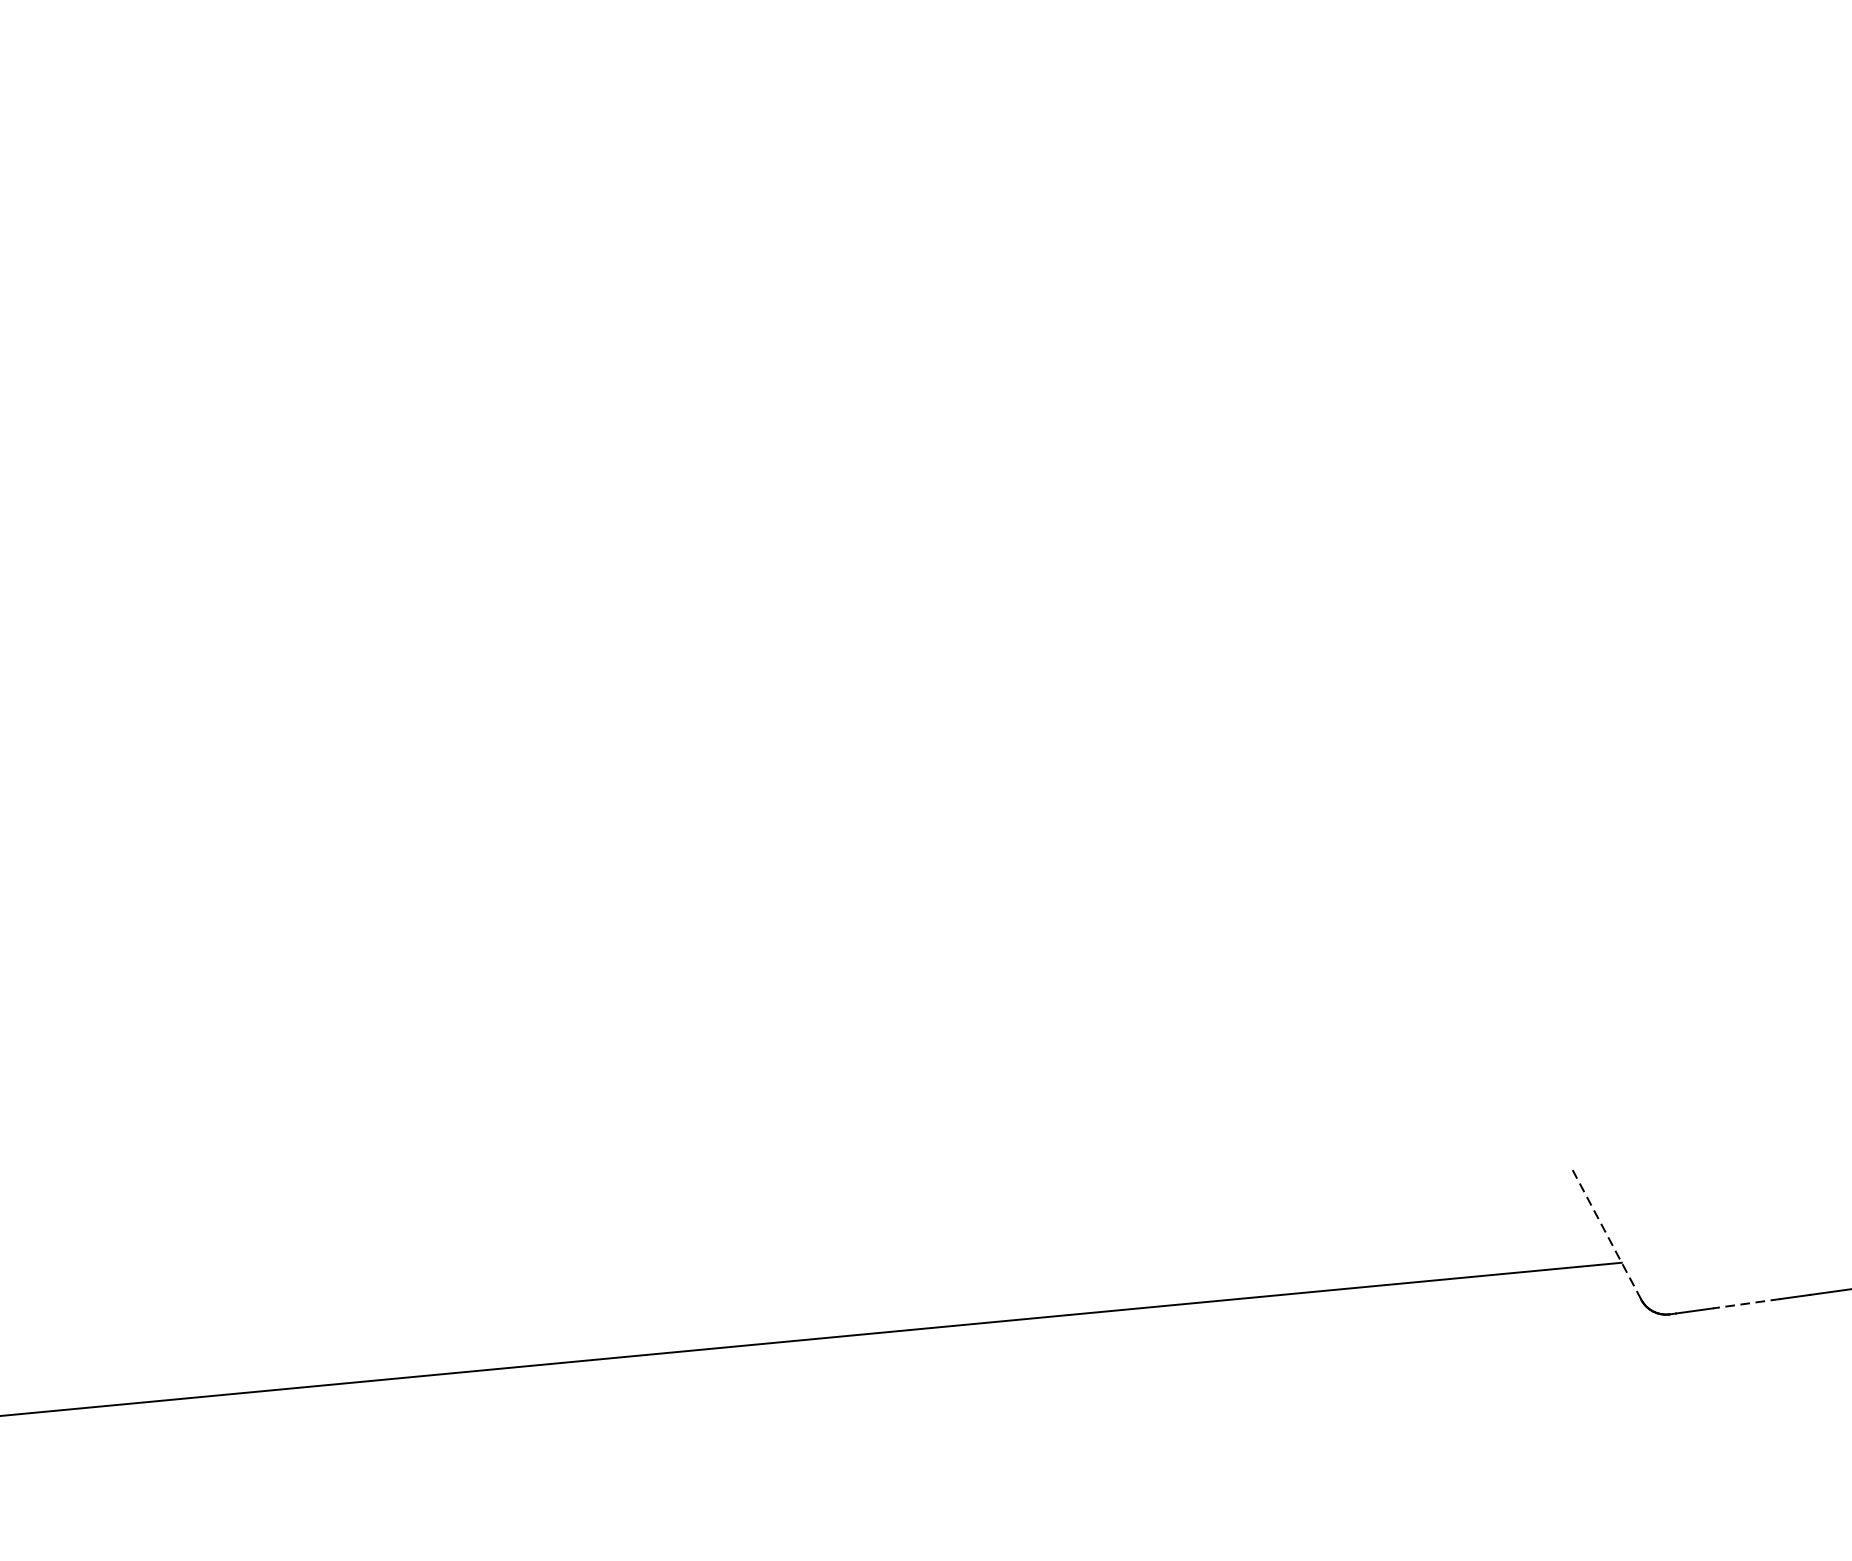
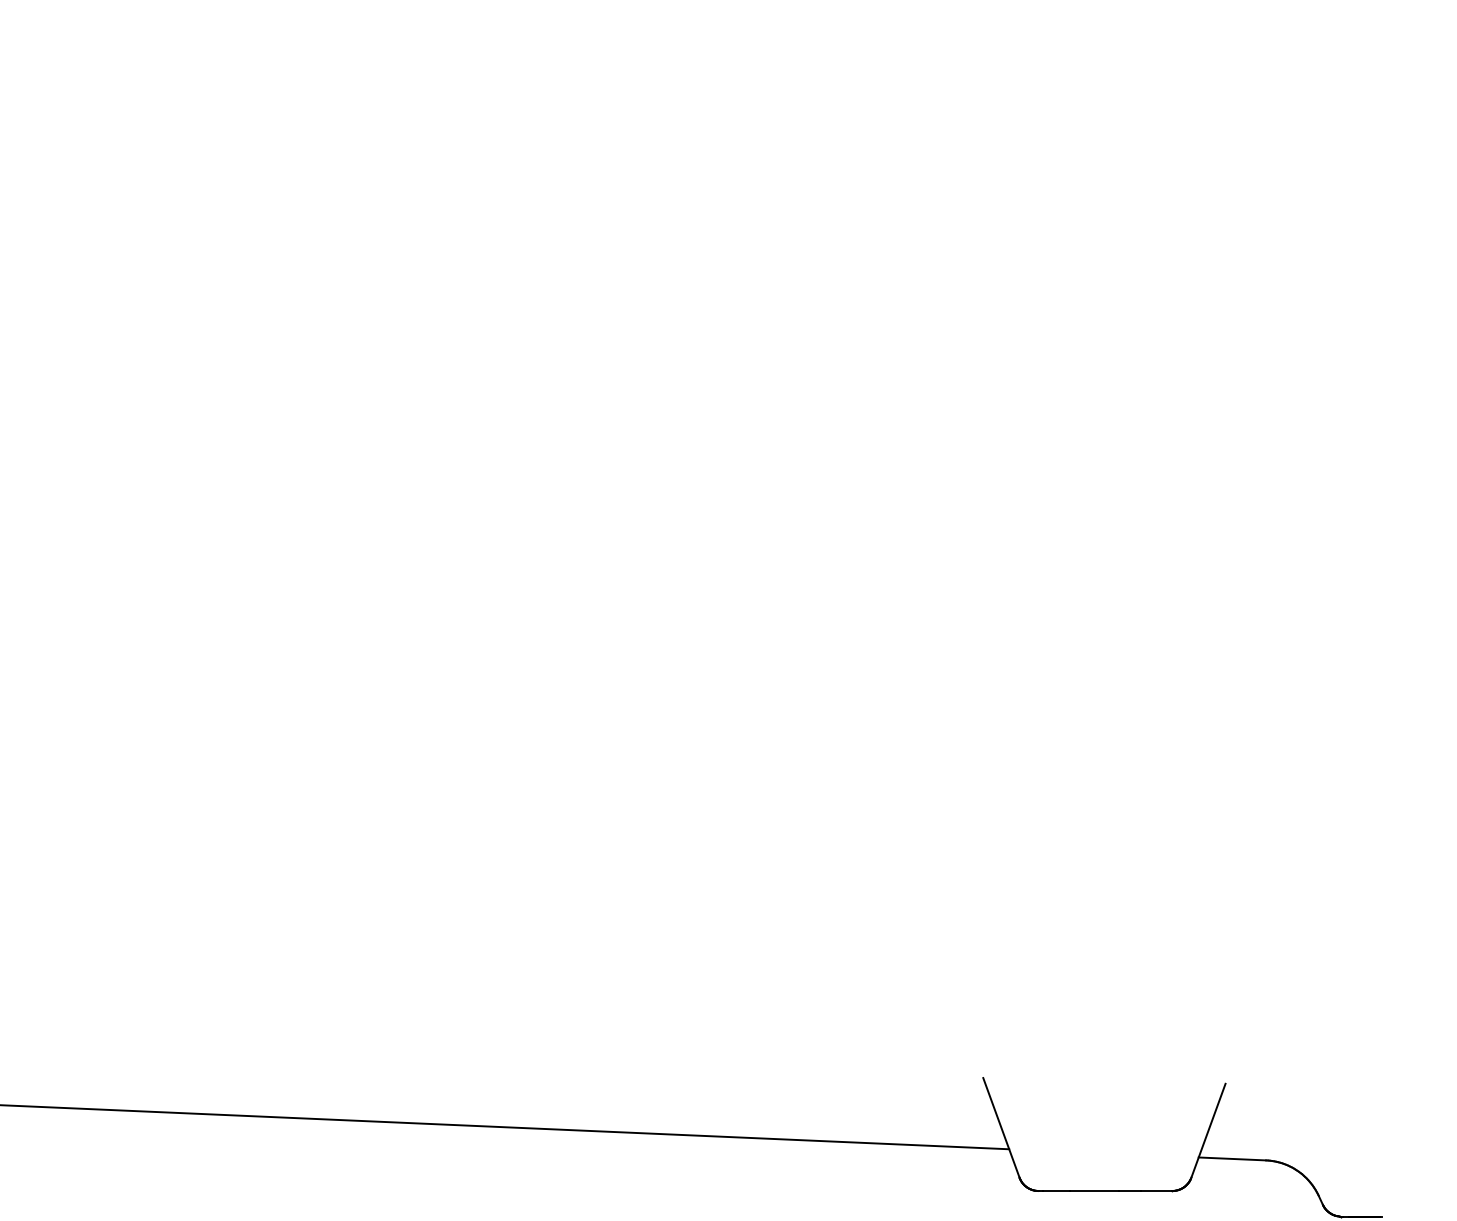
line: (1607, 1235) -> (1001, 1128), dashed -> solid
line: (1746, 1304) -> (1094, 1191), dashed -> solid

